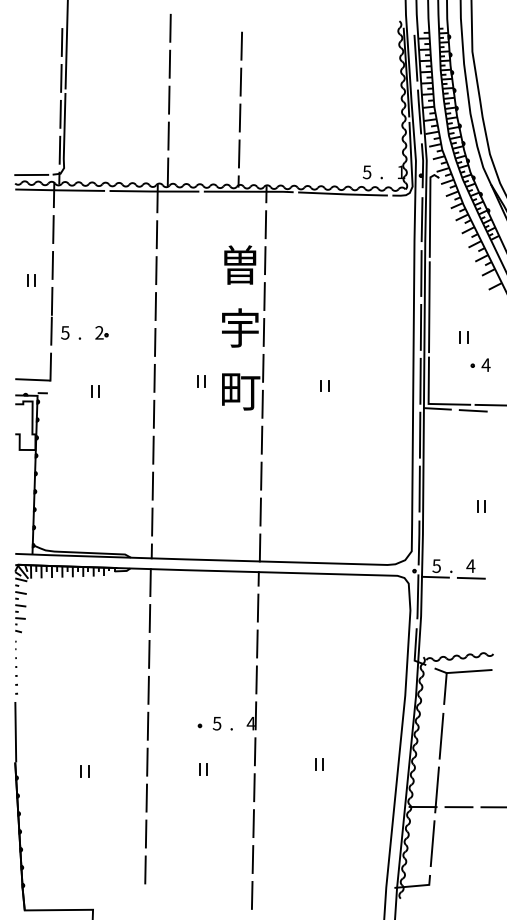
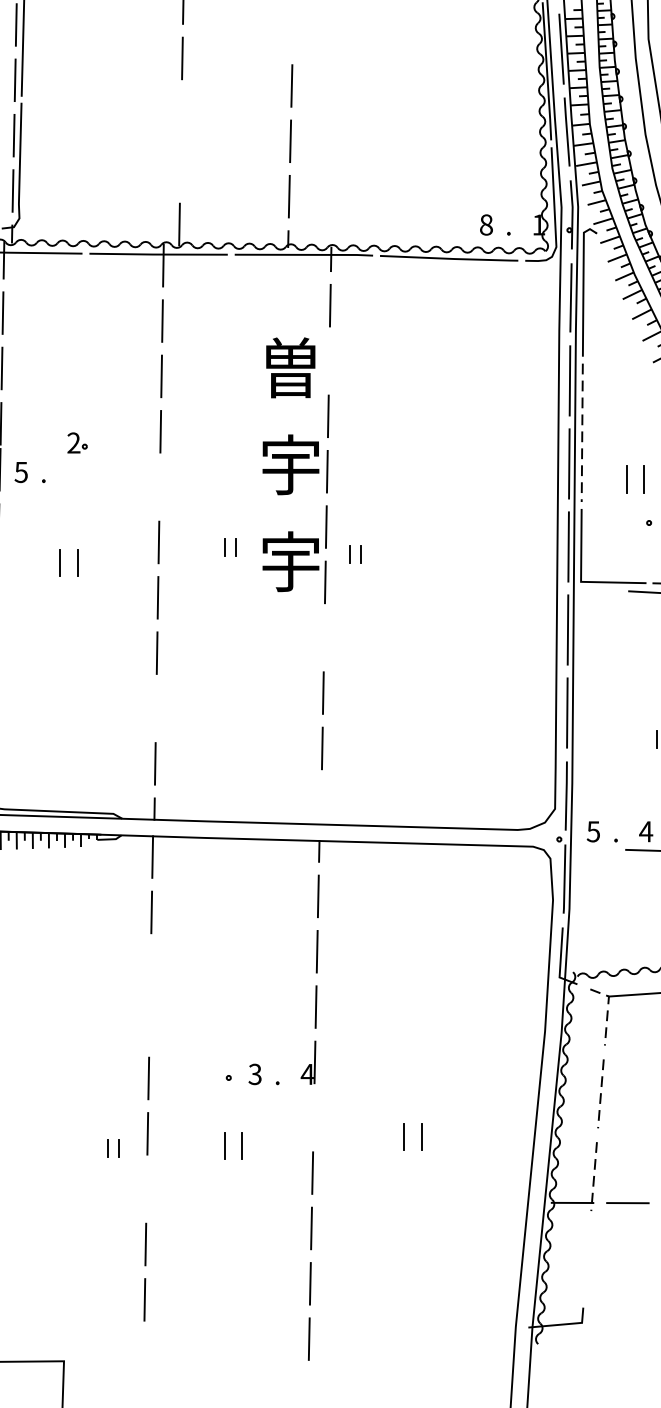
line: (241, 45) -> (292, 29), removed
line: (169, 99) -> (181, 112), removed
line: (168, 135) -> (180, 168), removed
text: (366, 172) -> (485, 225), 5 -> 8
line: (265, 260) -> (329, 360), removed
line: (429, 307) -> (582, 433), solid -> dashed
part: (101, 332) -> (77, 442), moved
part: (463, 337) -> (634, 479), size x1.6
line: (155, 341) -> (160, 485), removed
part: (324, 385) -> (354, 553), moved
text: (241, 390) -> (292, 561), 町 -> 宇
part: (95, 391) -> (67, 562), size x1.6
line: (436, 408) -> (593, 588), removed
line: (261, 439) -> (323, 636), removed
line: (152, 485) -> (155, 707), removed
line: (259, 547) -> (320, 803), removed
line: (434, 576) -> (590, 847), removed
line: (149, 654) -> (150, 967), removed
line: (445, 682) -> (607, 1011), solid -> dashed
line: (148, 689) -> (149, 1021), removed
text: (217, 722) -> (255, 1072), 5 -> 3
line: (441, 736) -> (600, 1094), solid -> dashed
line: (254, 751) -> (312, 1117), removed
part: (319, 764) -> (412, 1137), size x1.6
part: (203, 769) -> (234, 1145), size x1.6
part: (84, 771) -> (112, 1148), moved
line: (437, 790) -> (594, 1177), solid -> dashed
line: (146, 797) -> (146, 1188), removed
line: (432, 843) -> (587, 1259), removed

